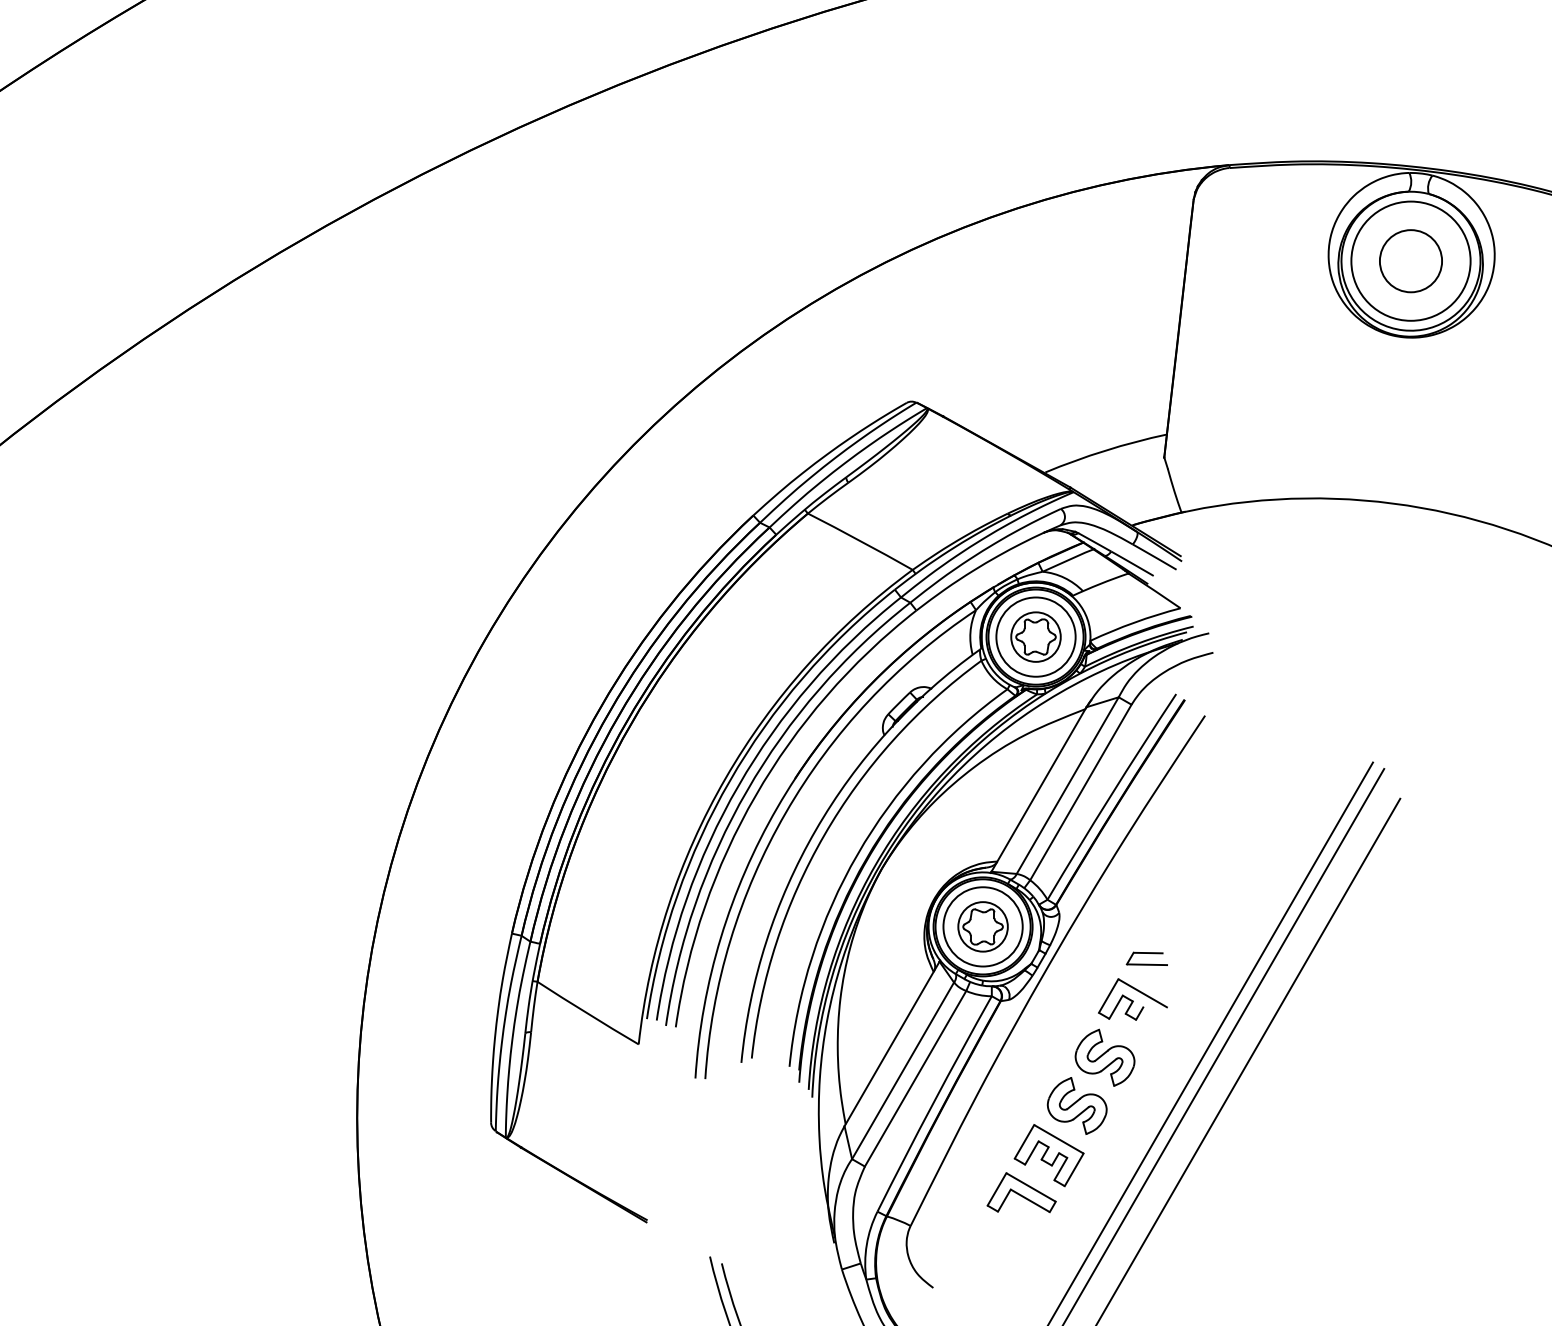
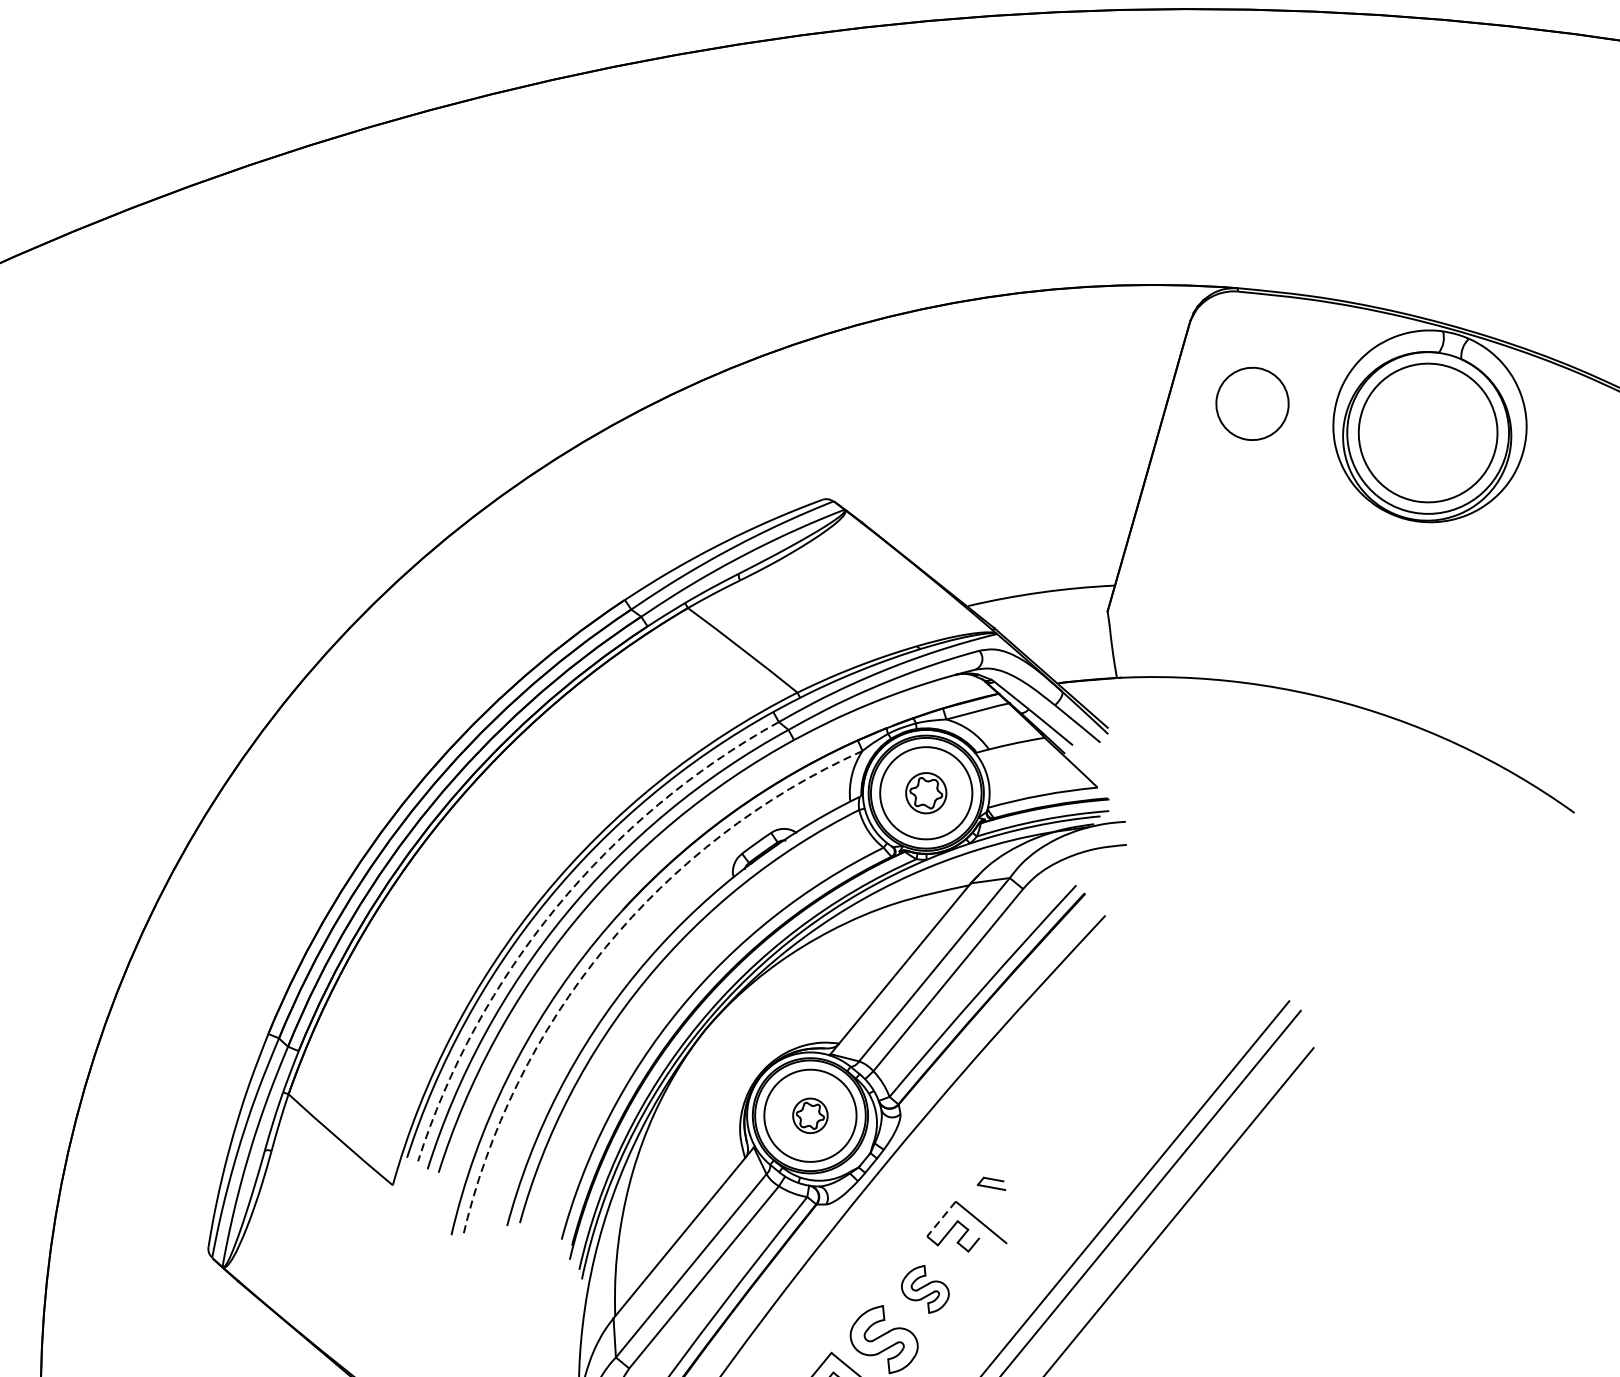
circle: (1410, 261) -> (1251, 404), moved
part: (1035, 636) -> (925, 792), size x0.7
arc: (738, 785) -> (556, 907), solid -> dashed
arc: (785, 812) -> (605, 946), solid -> dashed
part: (982, 926) -> (809, 1115), size x0.6
part: (1146, 958) -> (992, 1183), size x0.6
line: (1108, 996) -> (941, 1219), solid -> dashed
part: (1104, 1057) -> (924, 1288), size x0.7

